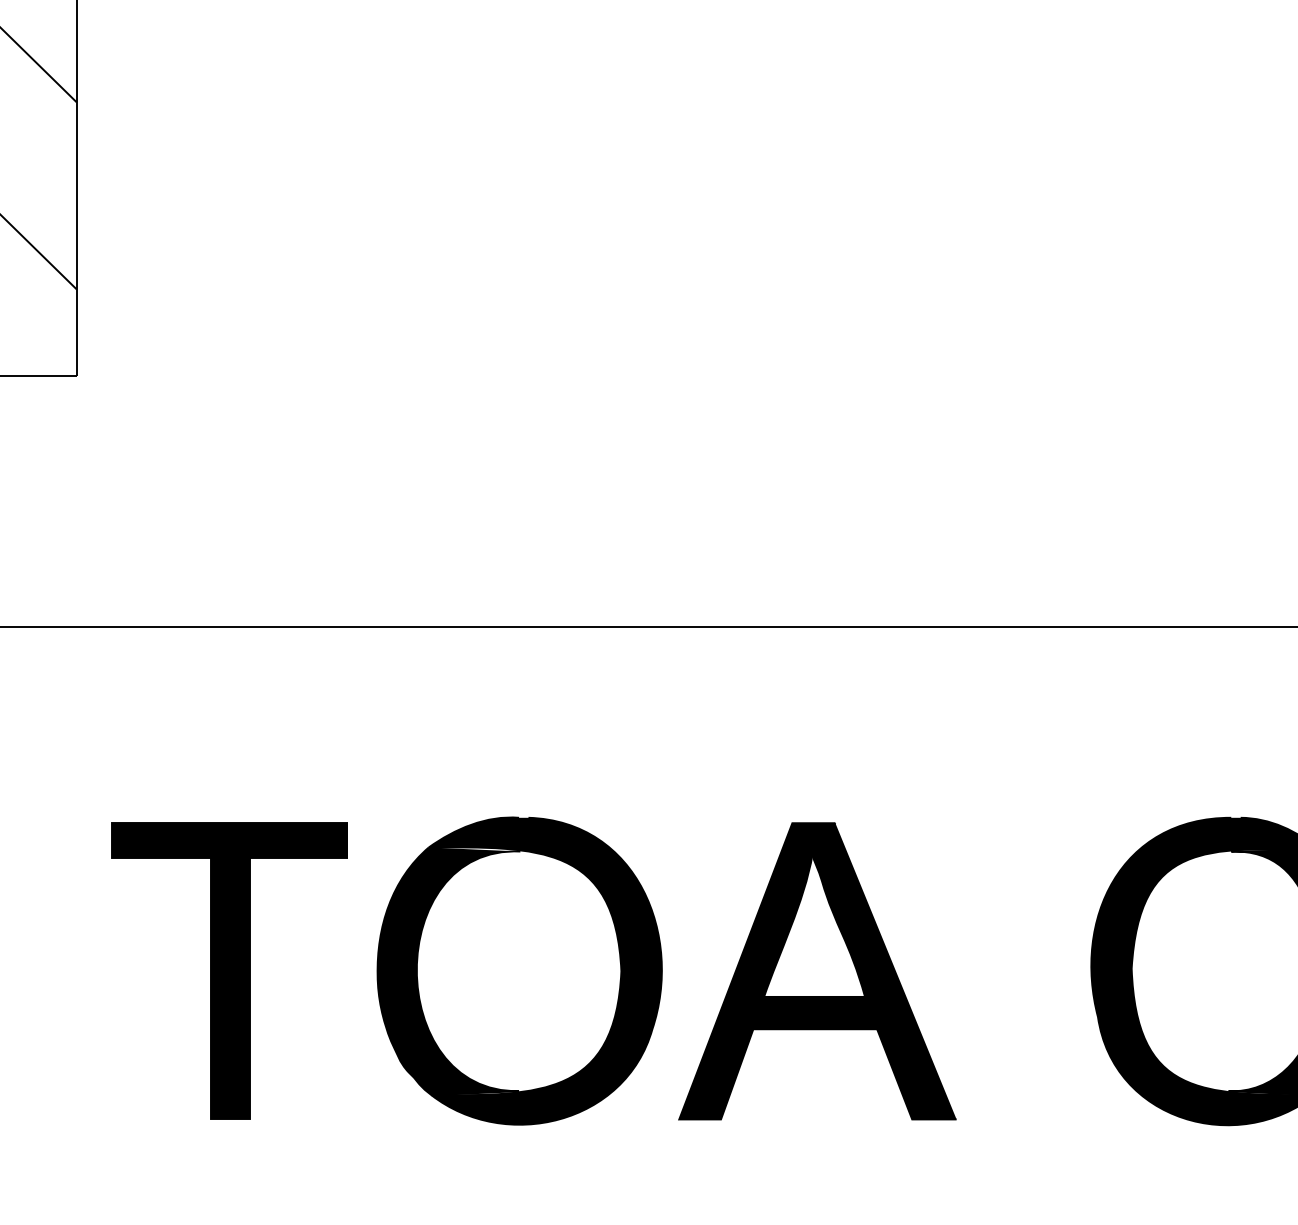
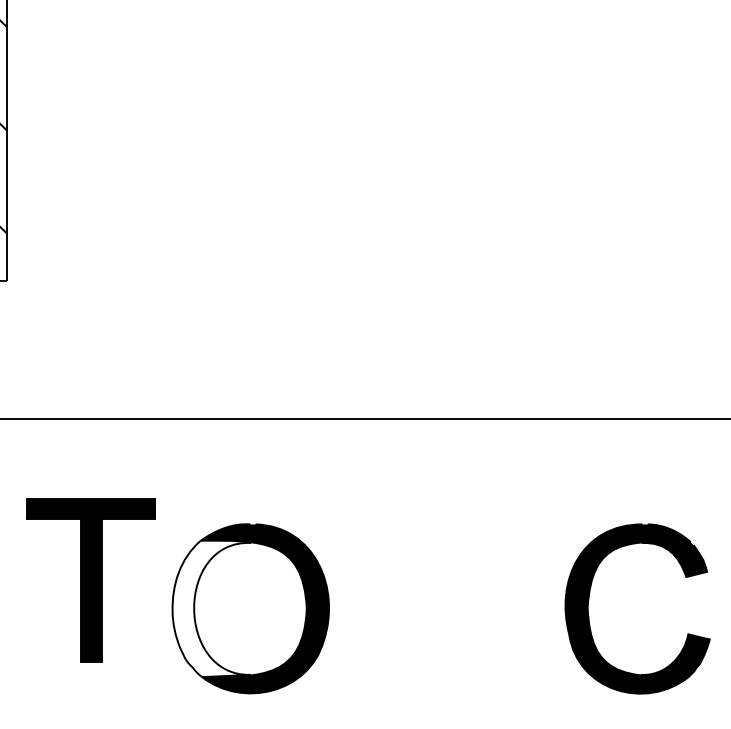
part: (228, 970) -> (90, 580), moved
fill: (448, 970) -> (211, 608), removed
part: (817, 970) -> (414, 608), removed

